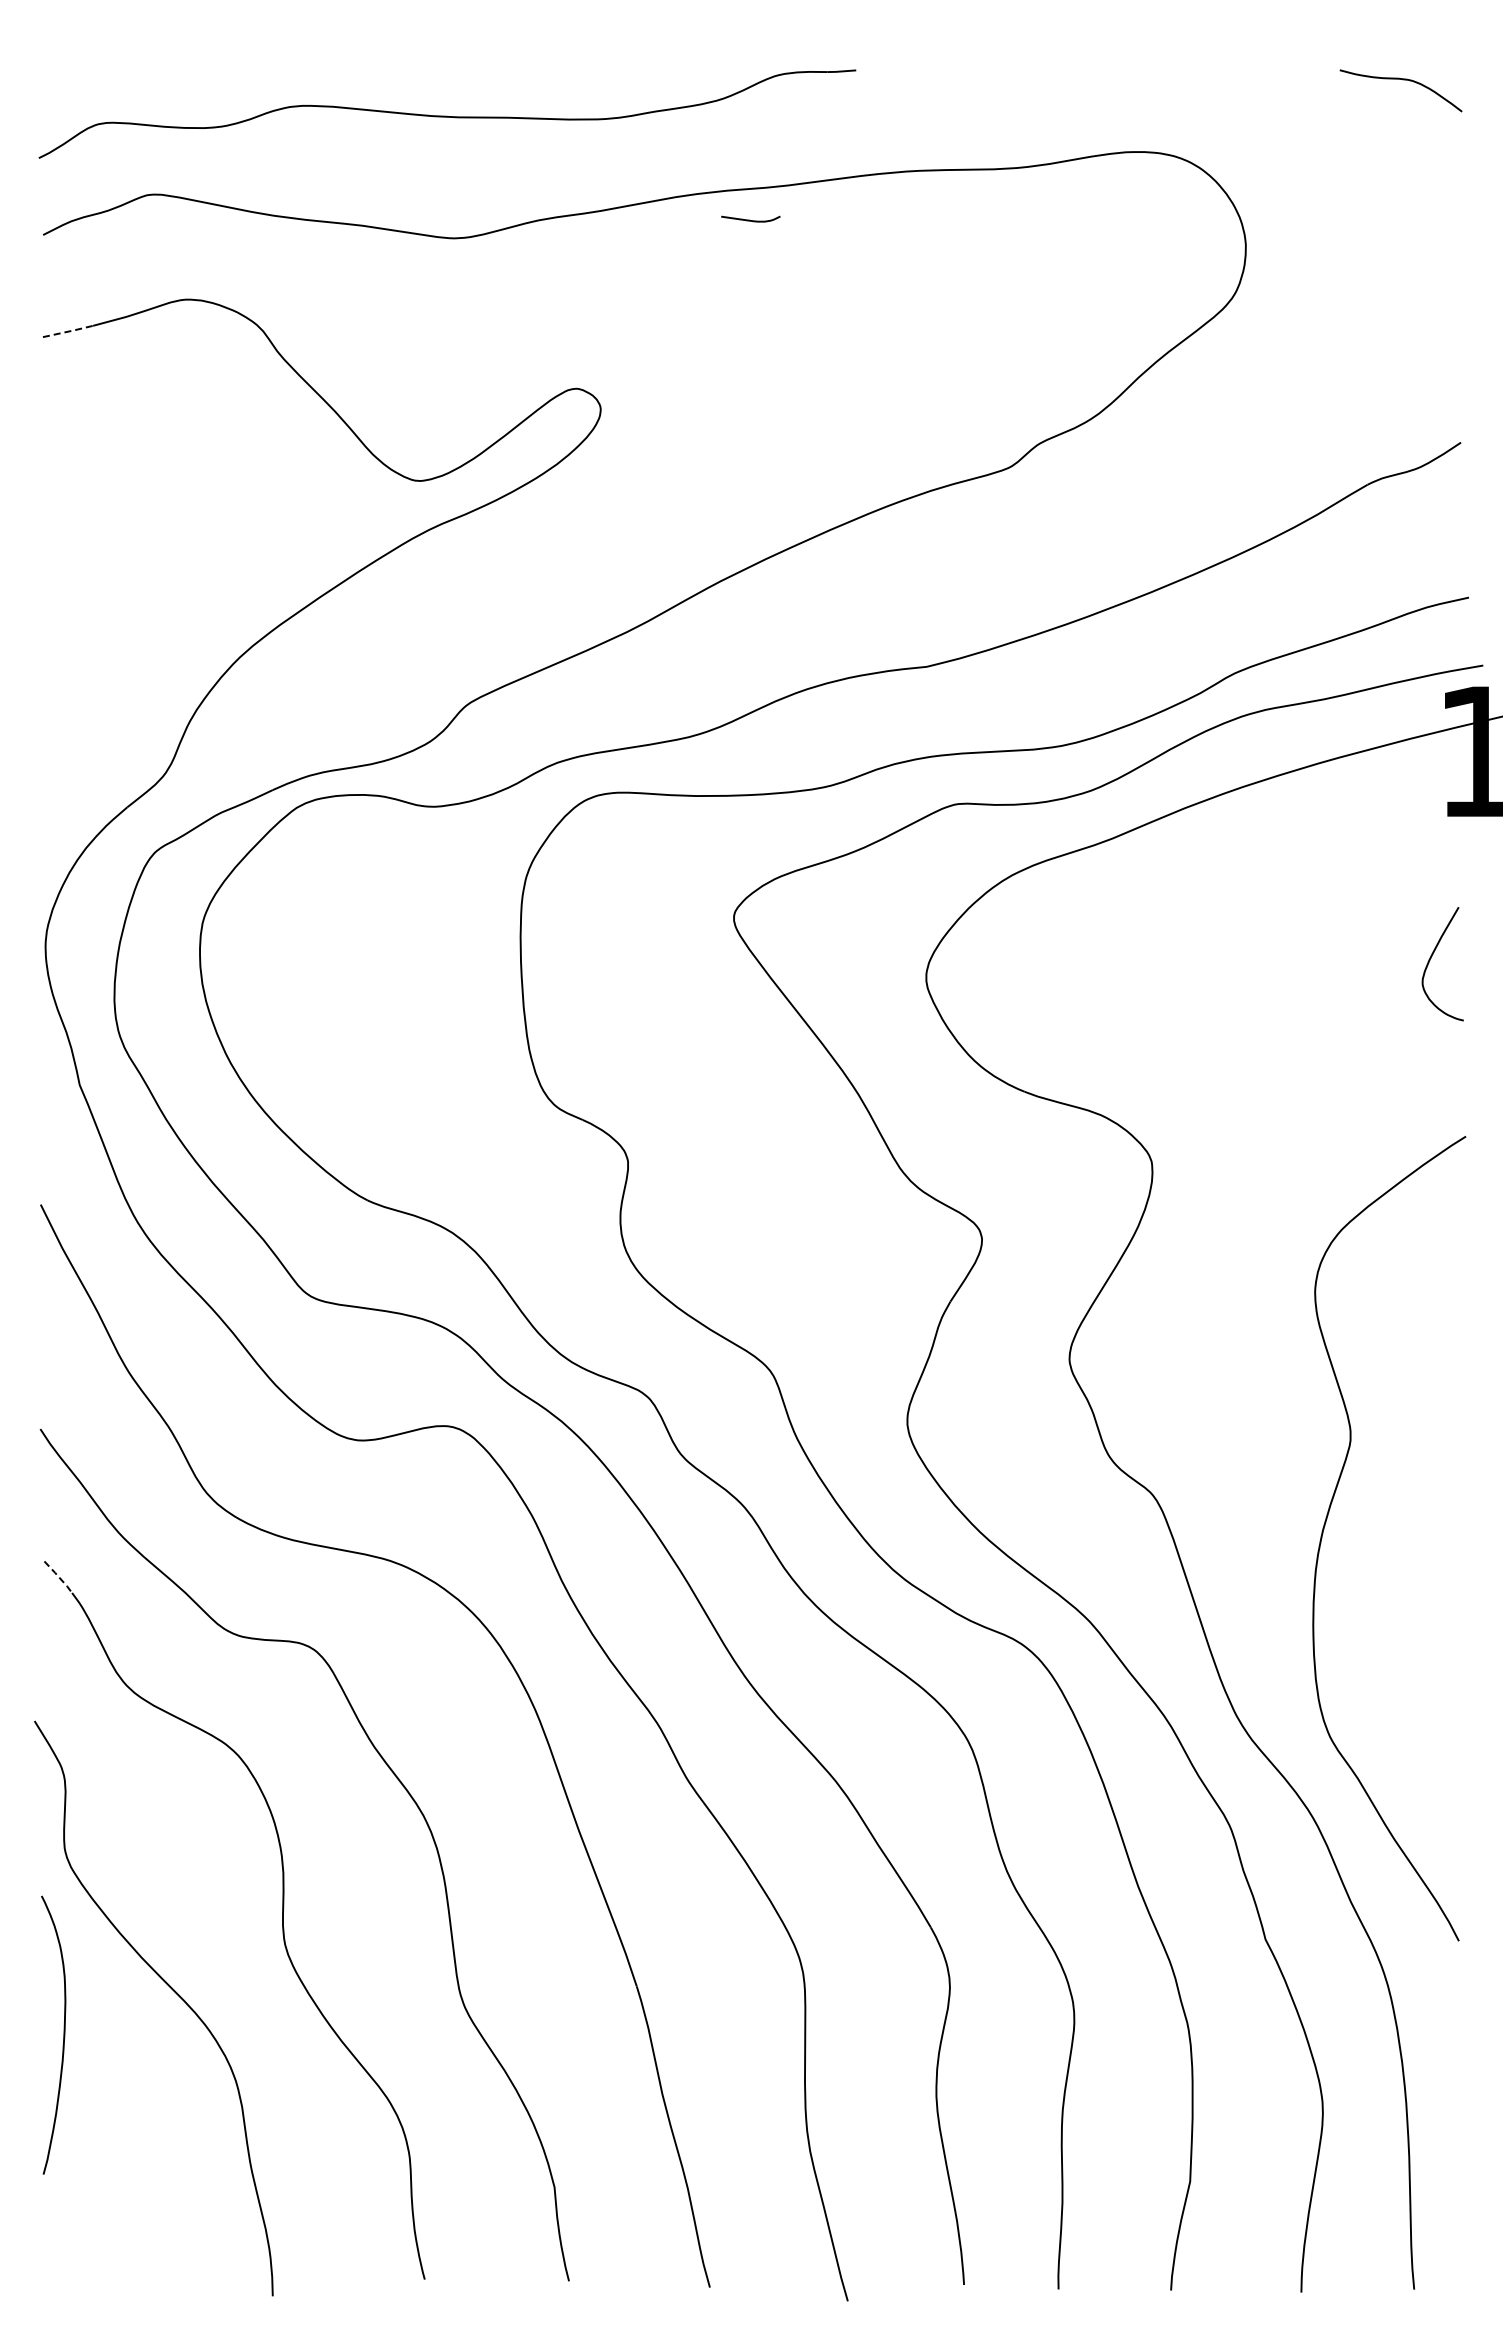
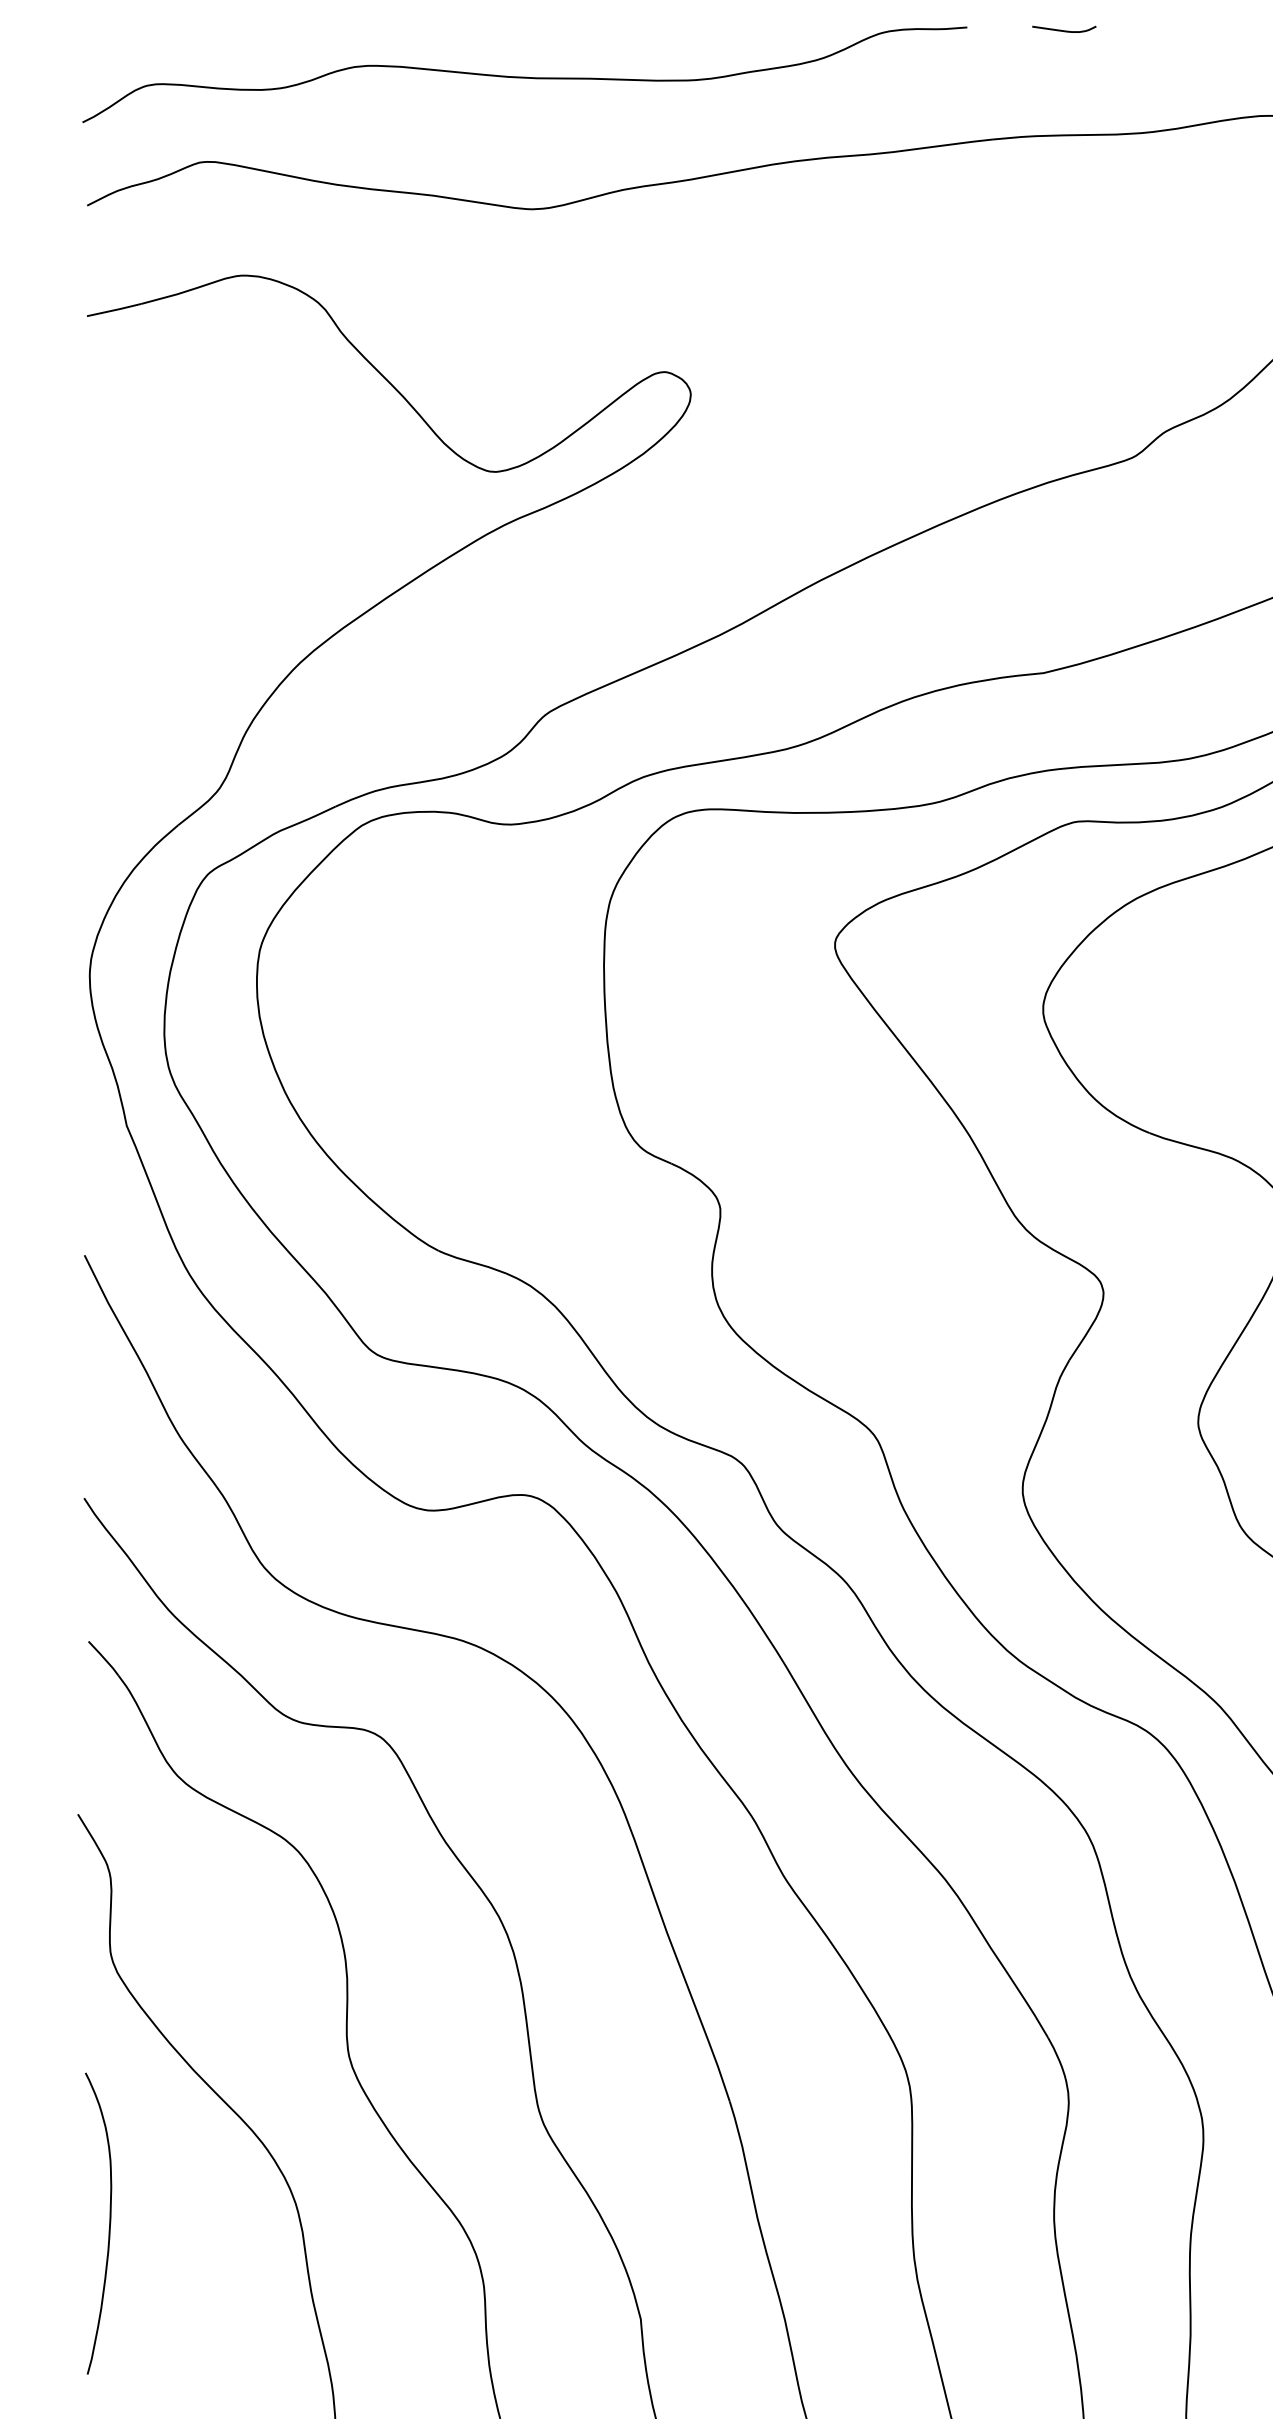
curve: (750, 219) -> (1063, 29), moved
line: (68, 331) -> (114, 310), dashed -> solid
line: (58, 1577) -> (103, 1658), dashed -> solid
curve: (63, 2034) -> (109, 2222), moved

